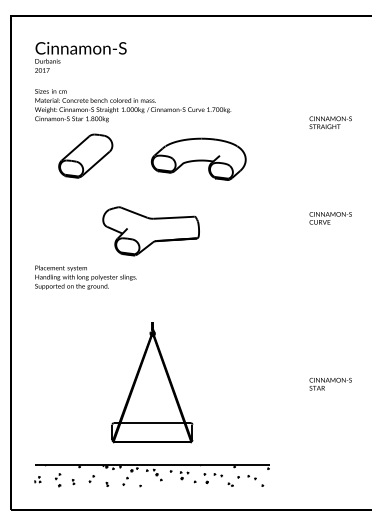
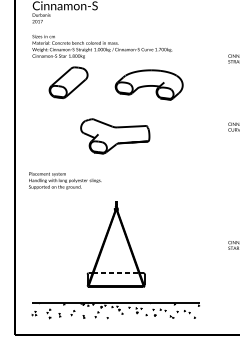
text: (85, 277) -> (64, 180), moved
line: (152, 423) -> (116, 273), solid -> dashed

